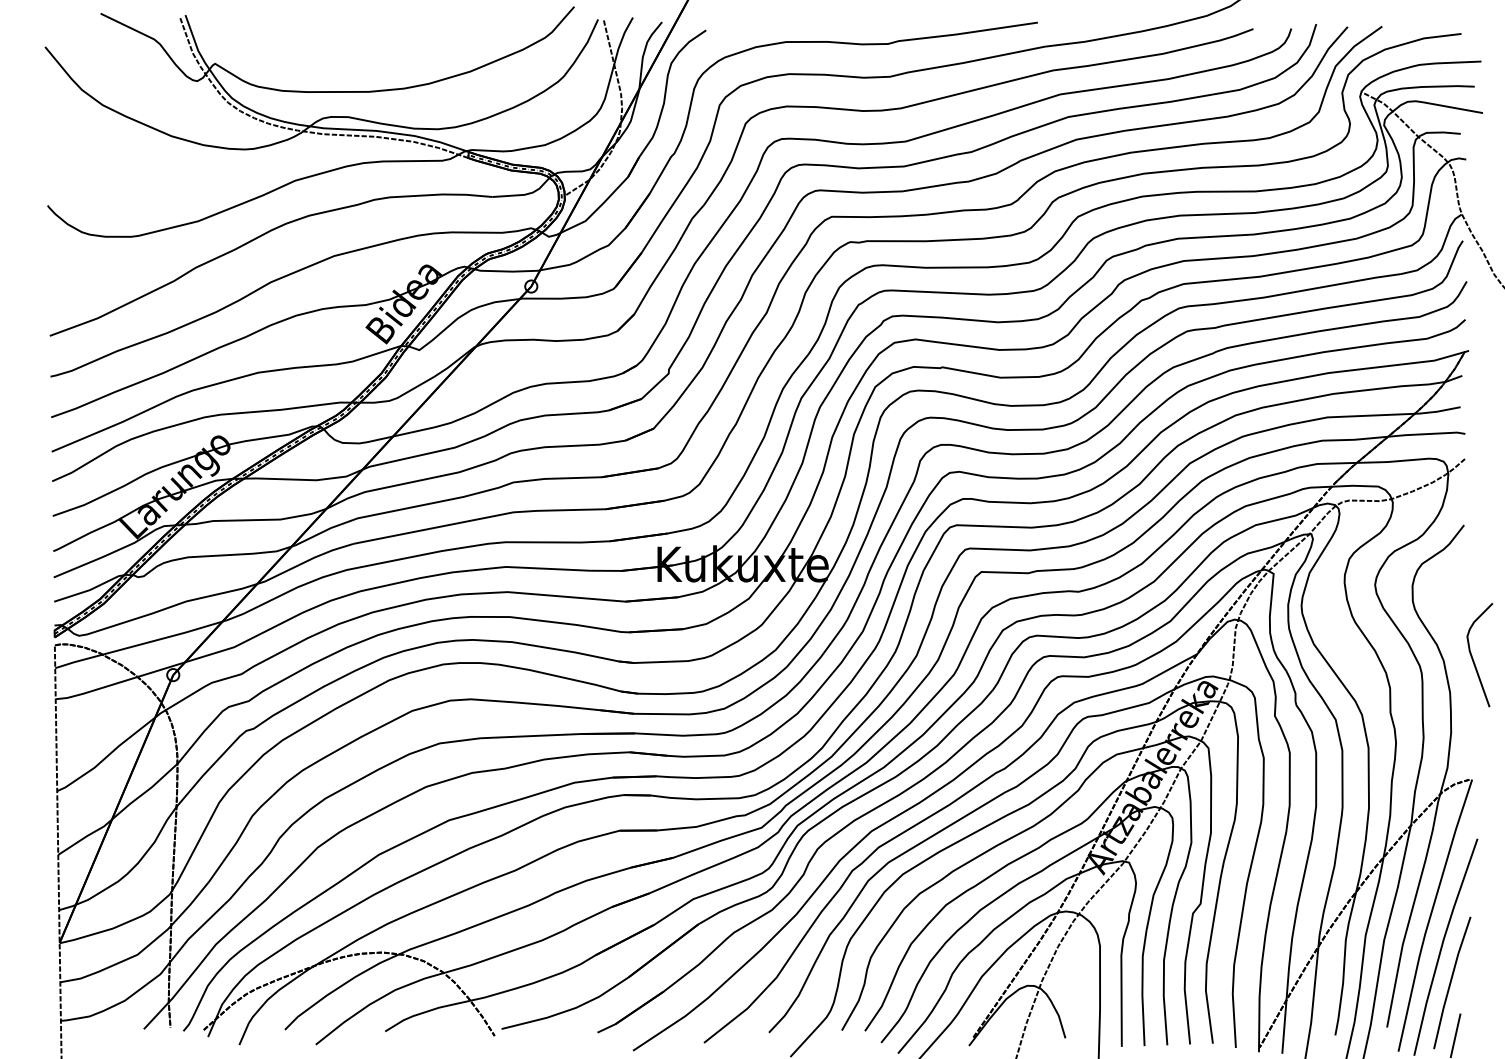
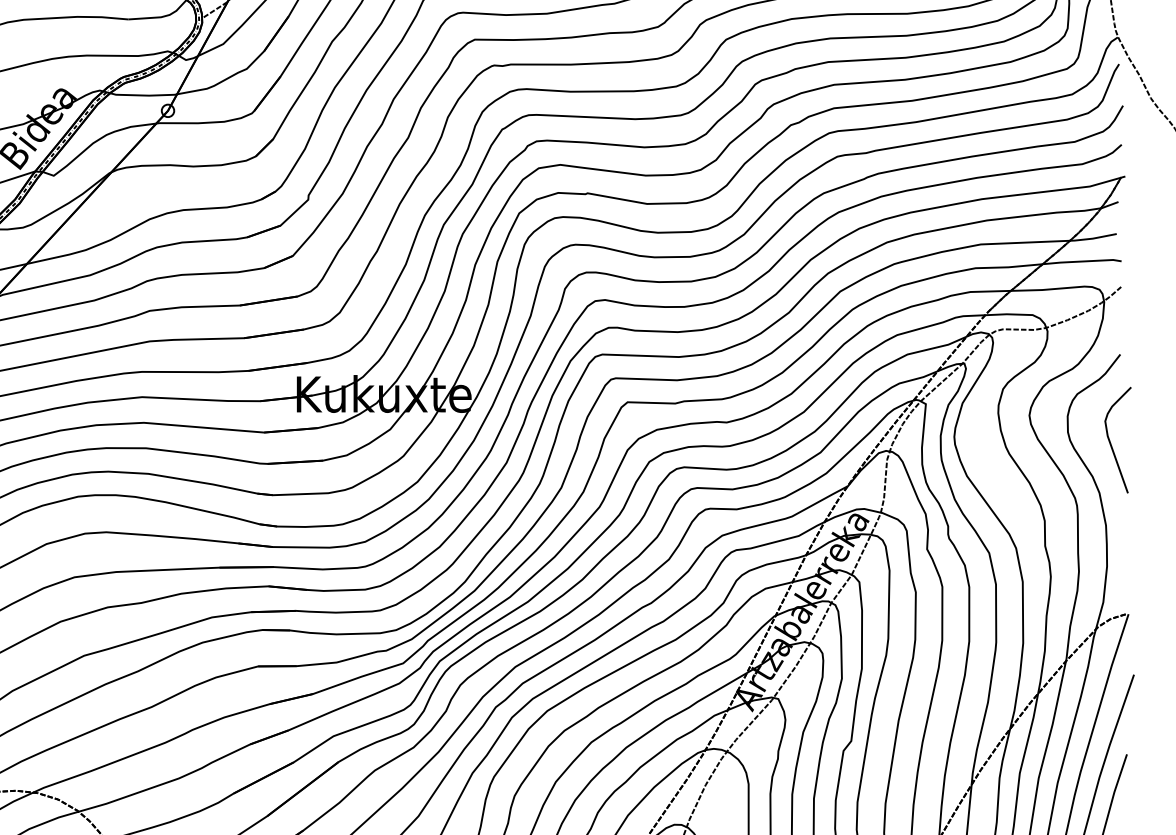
curve: (1473, 658) -> (1111, 443), moved

